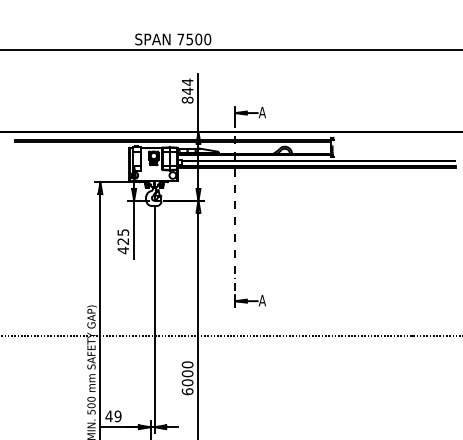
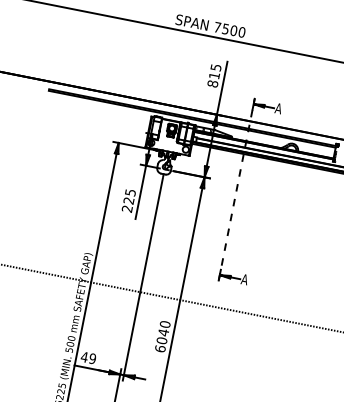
text: (187, 86) -> (215, 71), 844 -> 815
text: (122, 250) -> (126, 208), 425 -> 225
text: (187, 373) -> (163, 332), 6000 -> 6040

